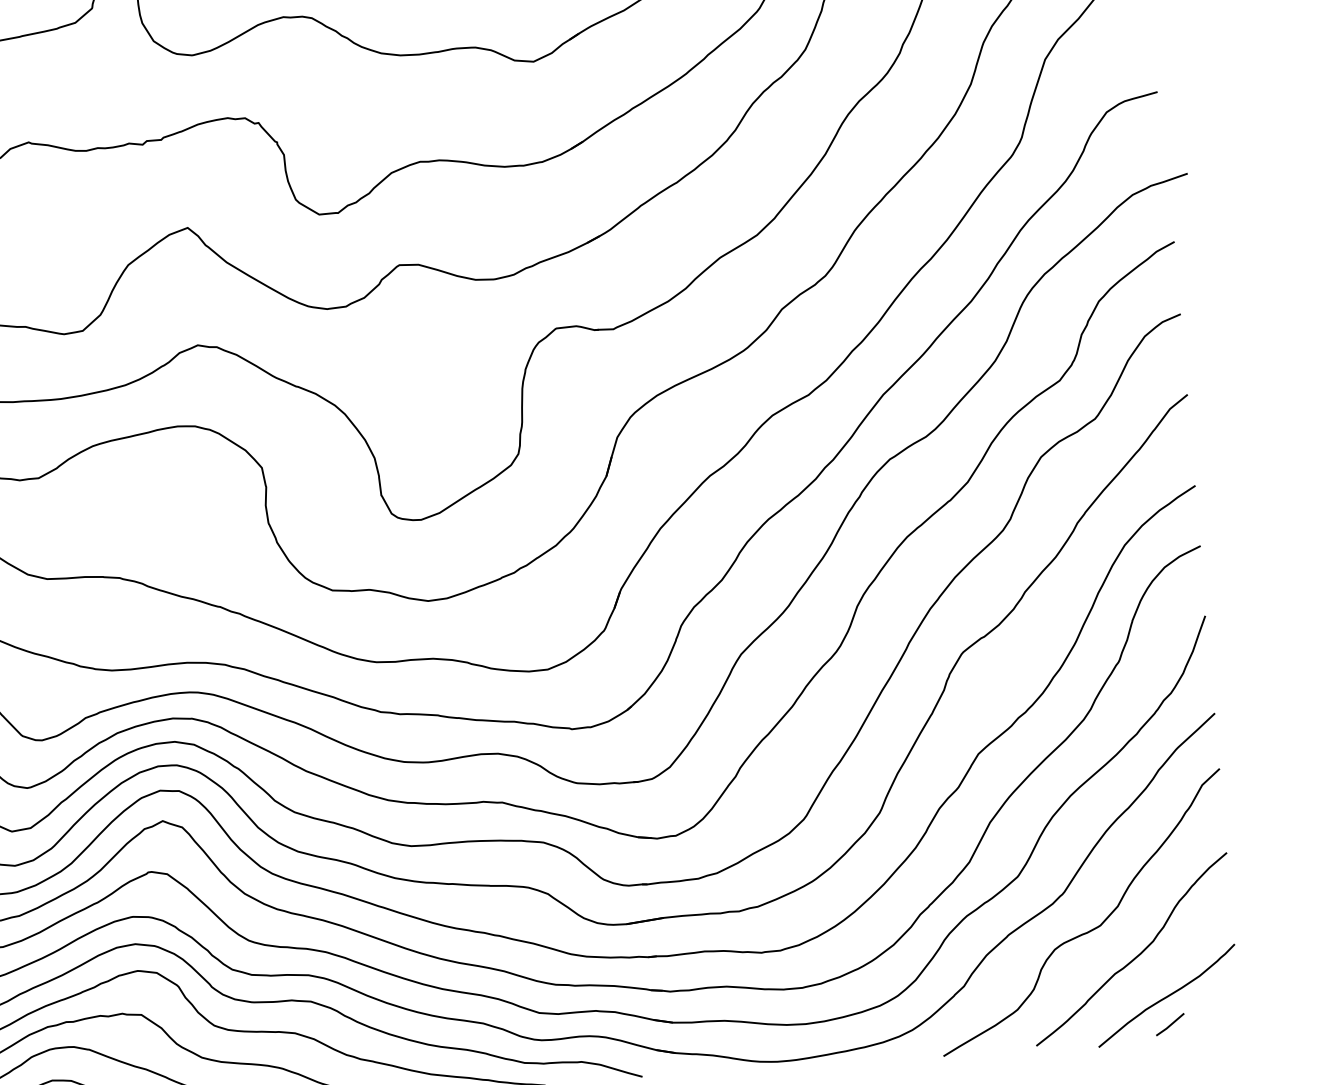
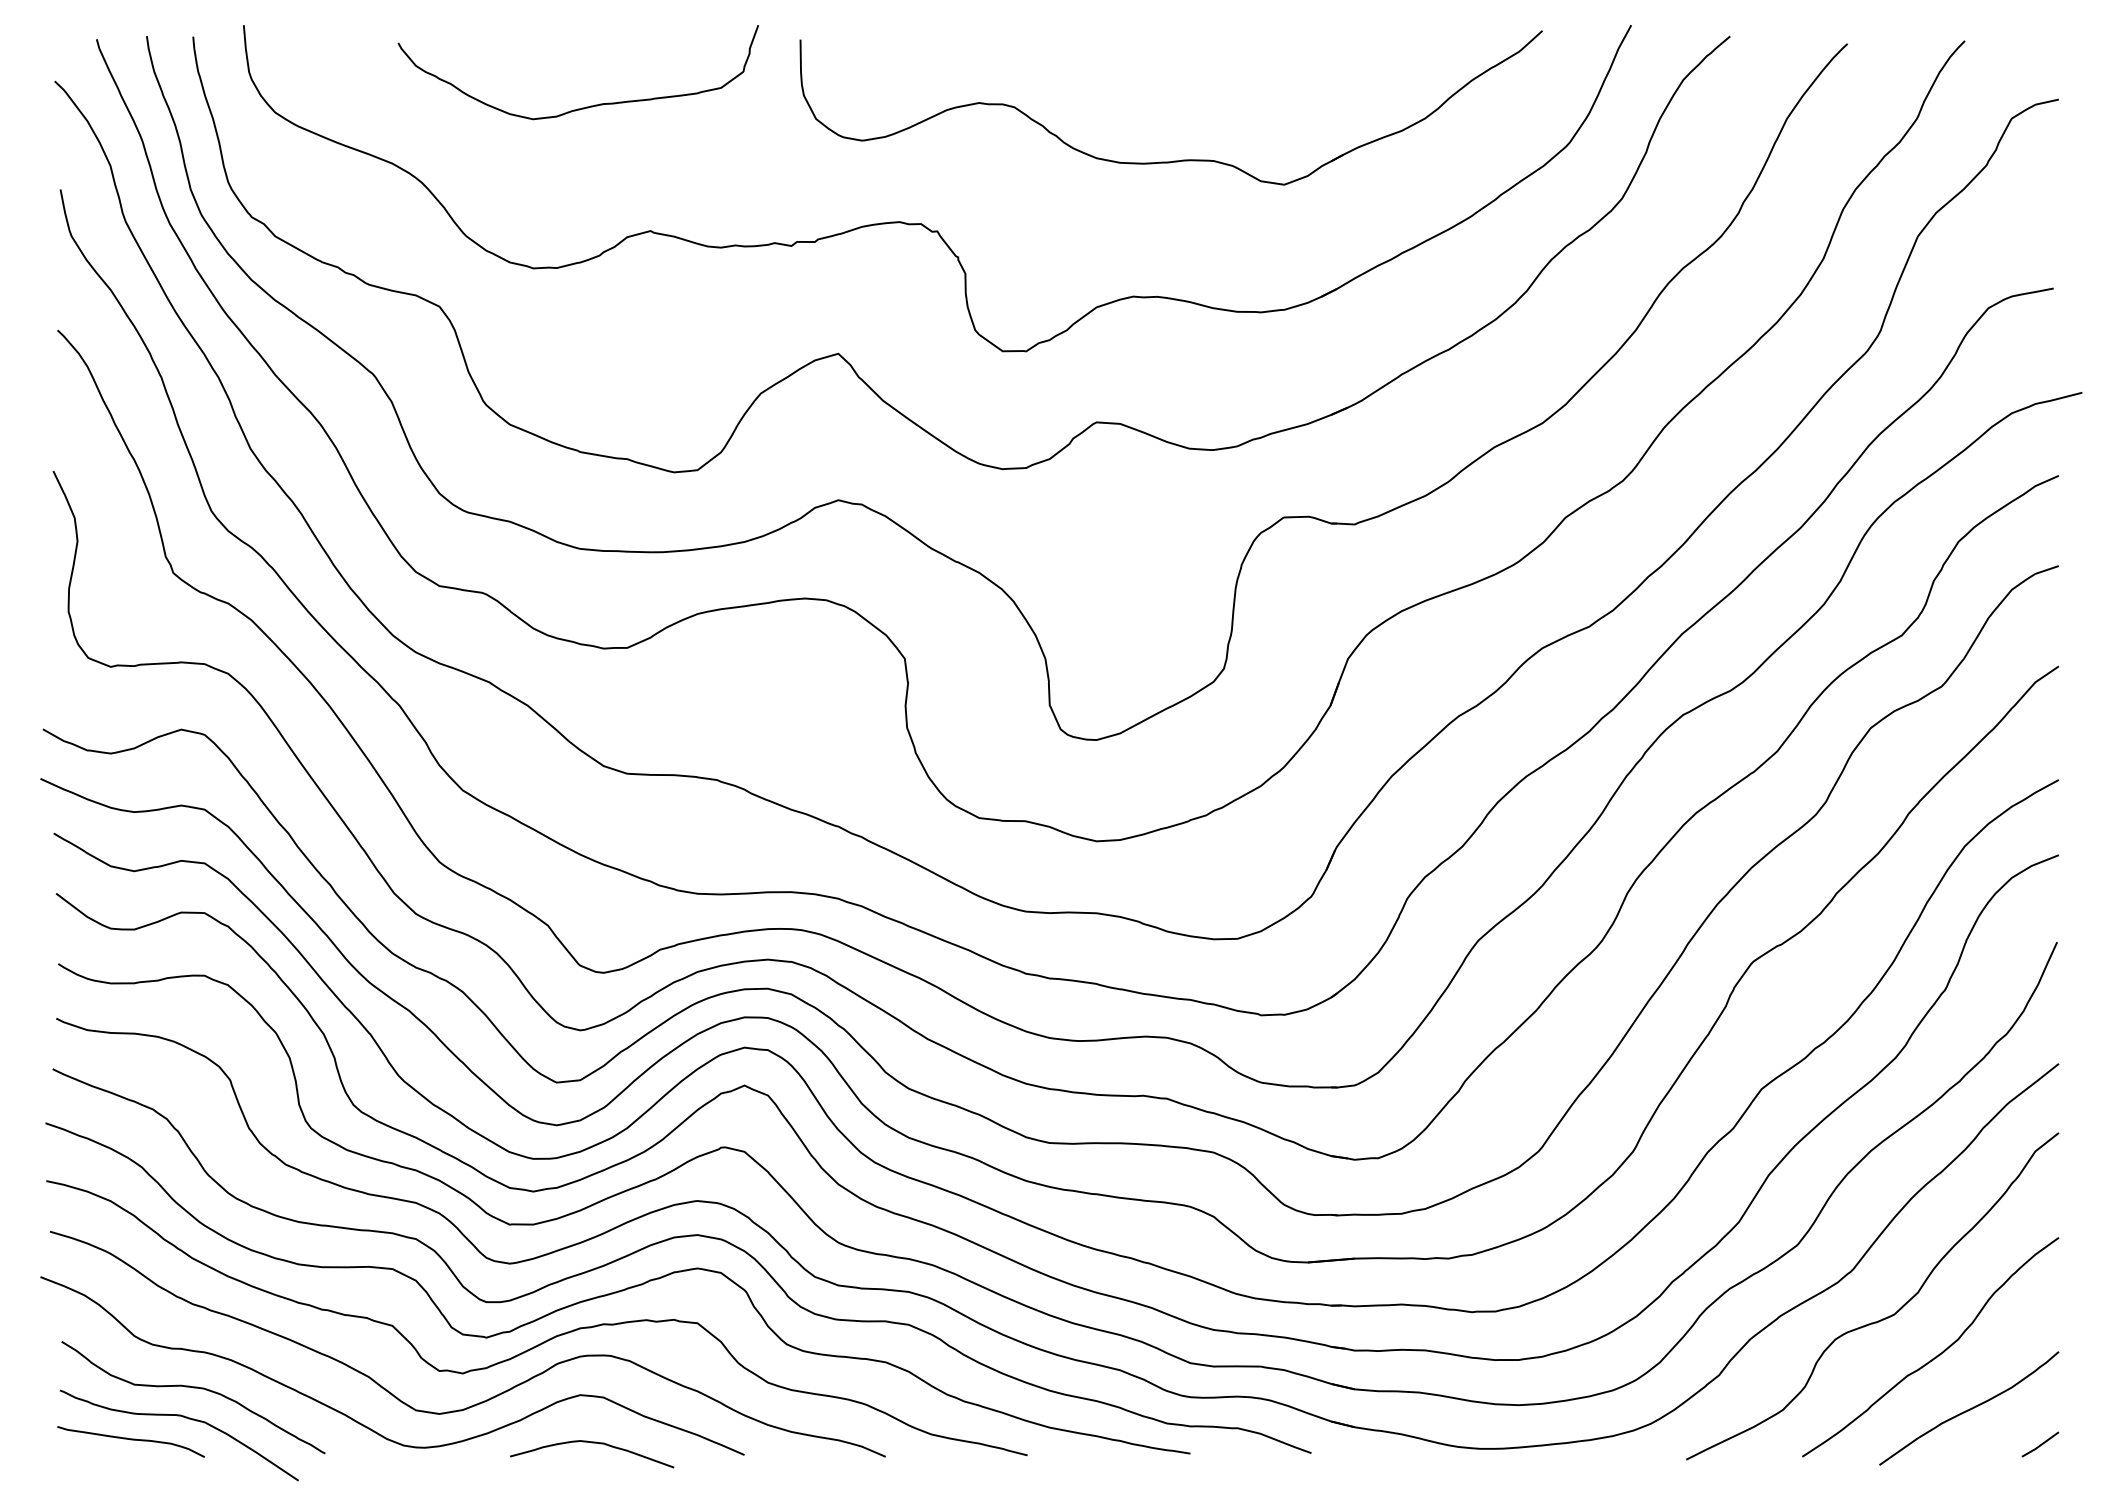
line: (1170, 1024) -> (2040, 1444), moved

